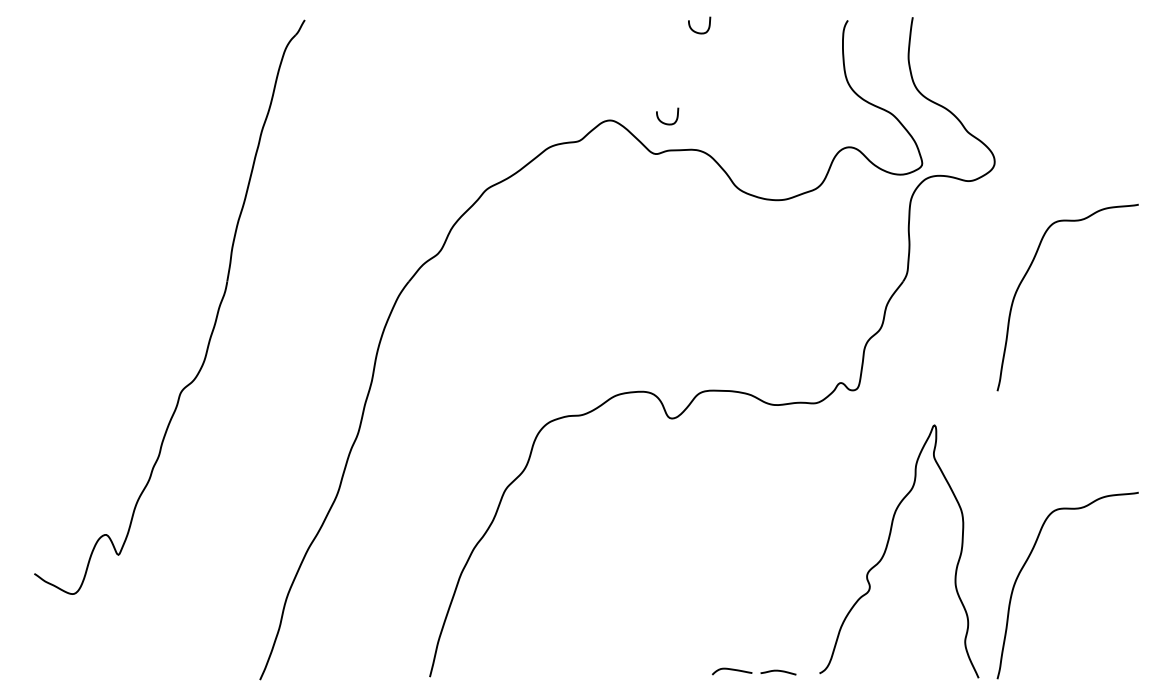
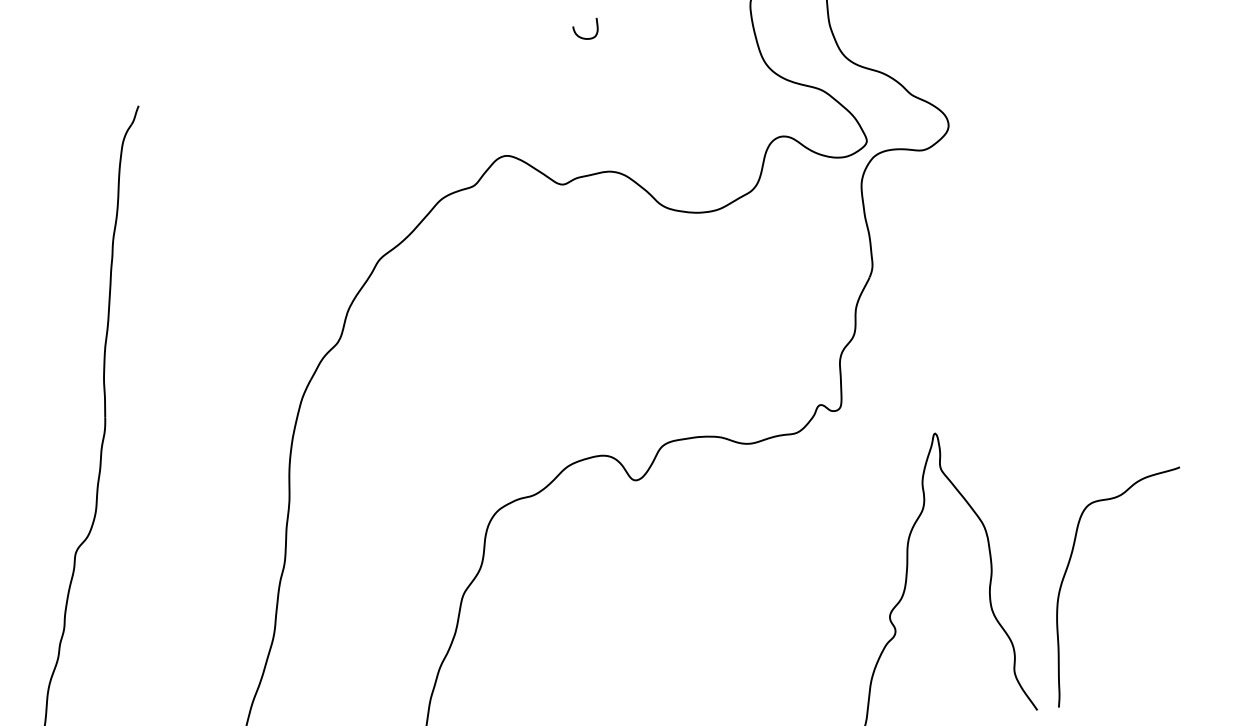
curve: (664, 122) -> (566, 147), removed
curve: (1026, 275) -> (1007, 244), removed

